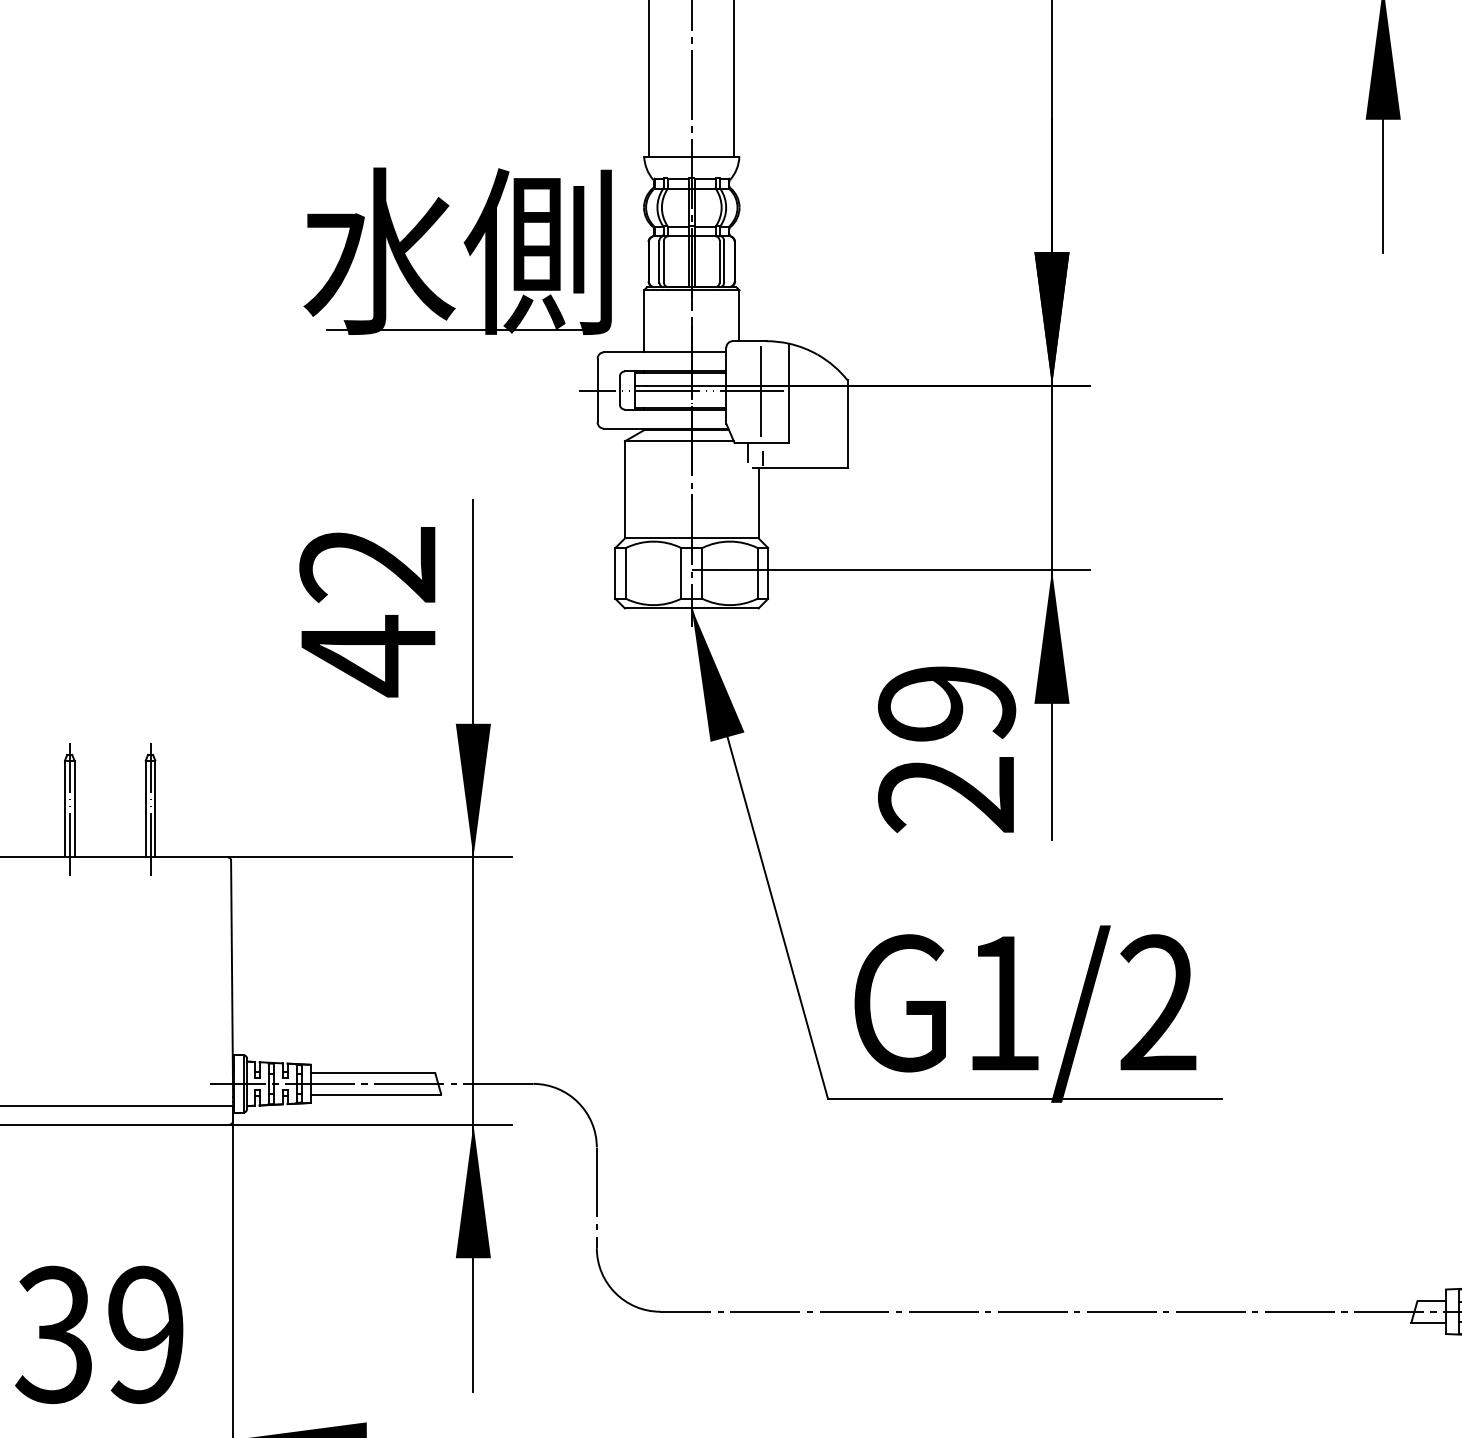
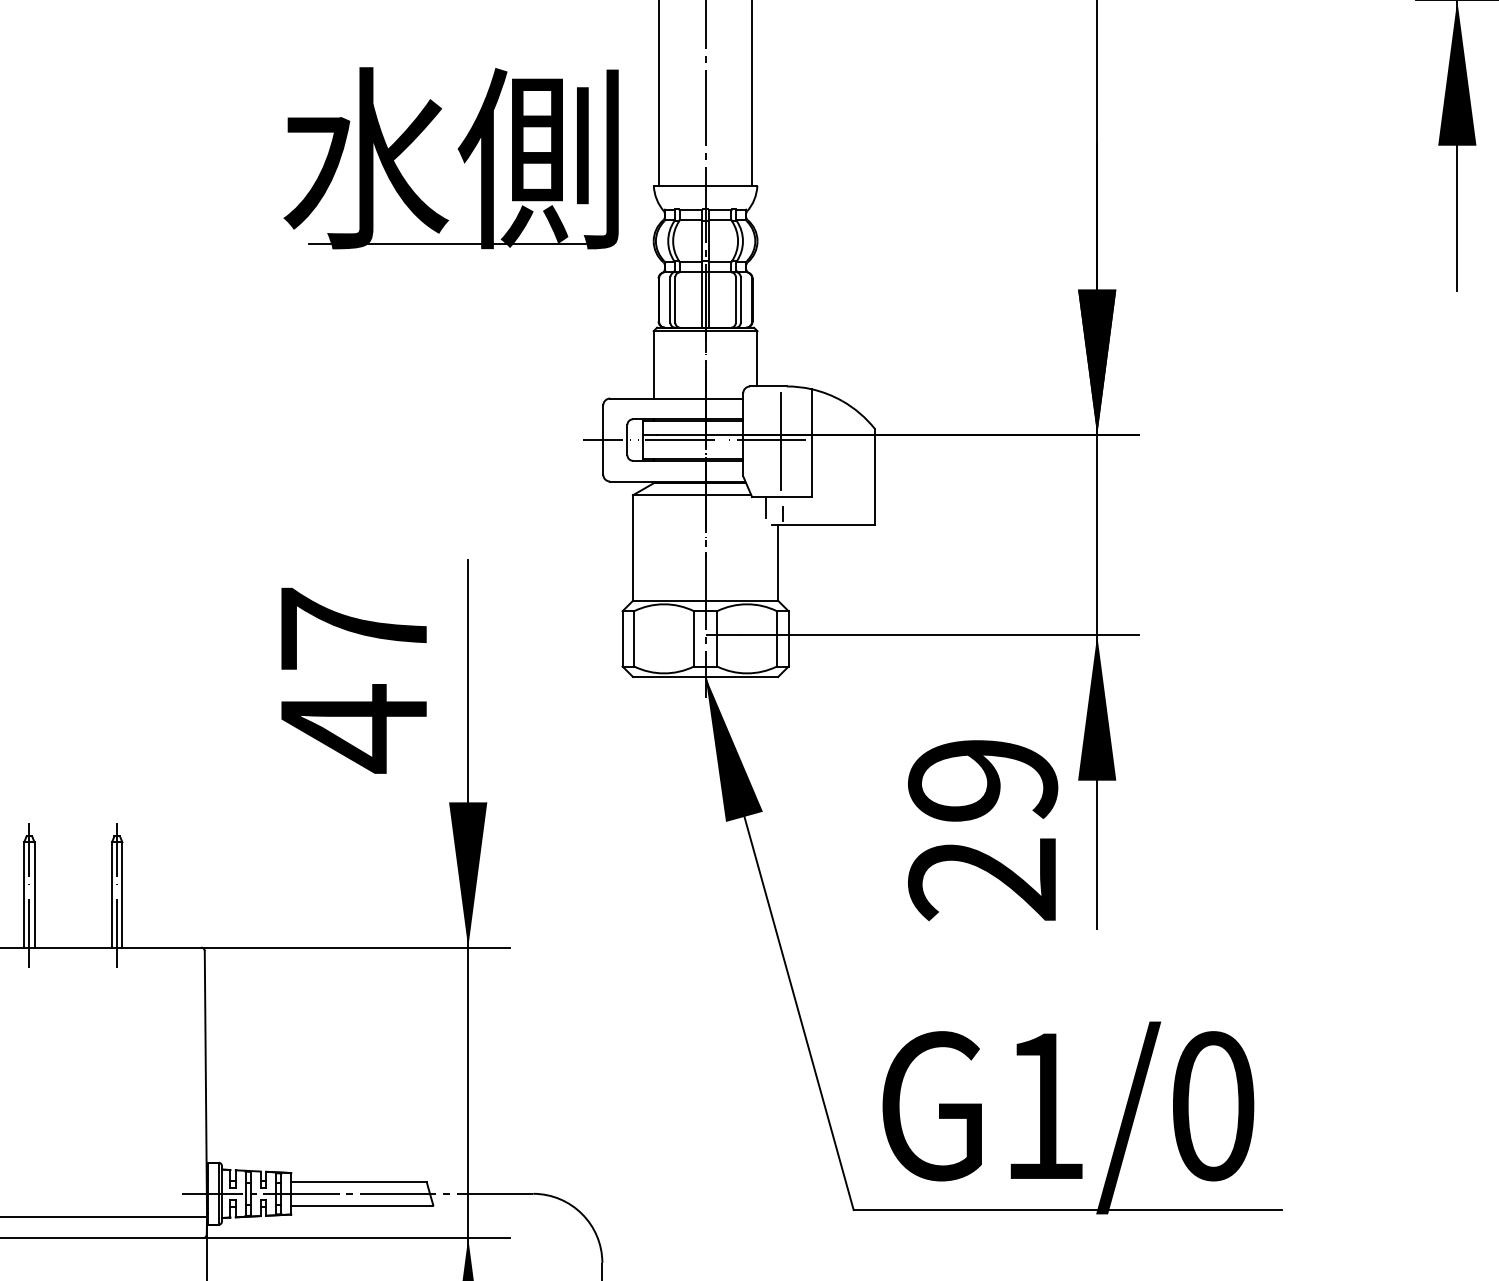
part: (465, 246) -> (459, 153), moved
text: (367, 564) -> (353, 629), 42 -> 47
text: (1158, 1003) -> (1212, 1106), G1/2 -> G1/0

